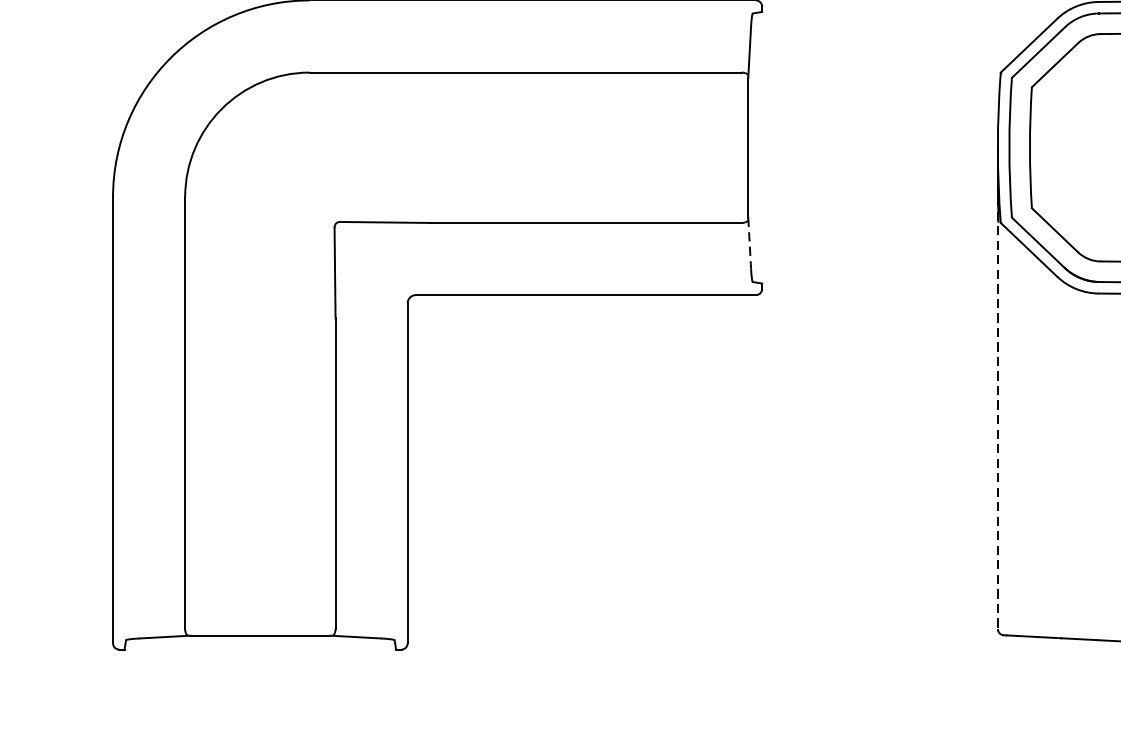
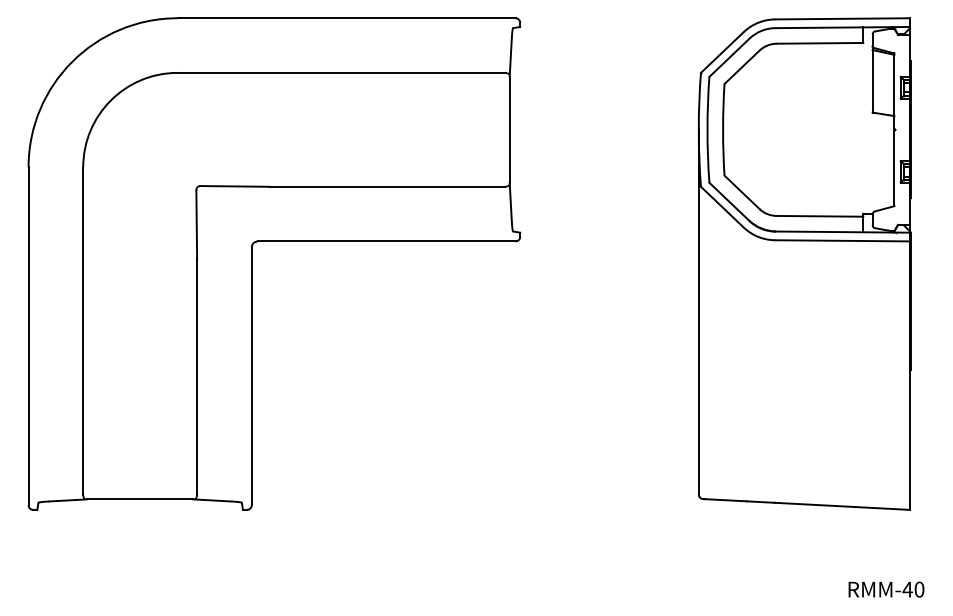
line: (749, 243) -> (510, 202), dashed -> solid
line: (997, 412) -> (698, 330), dashed -> solid

